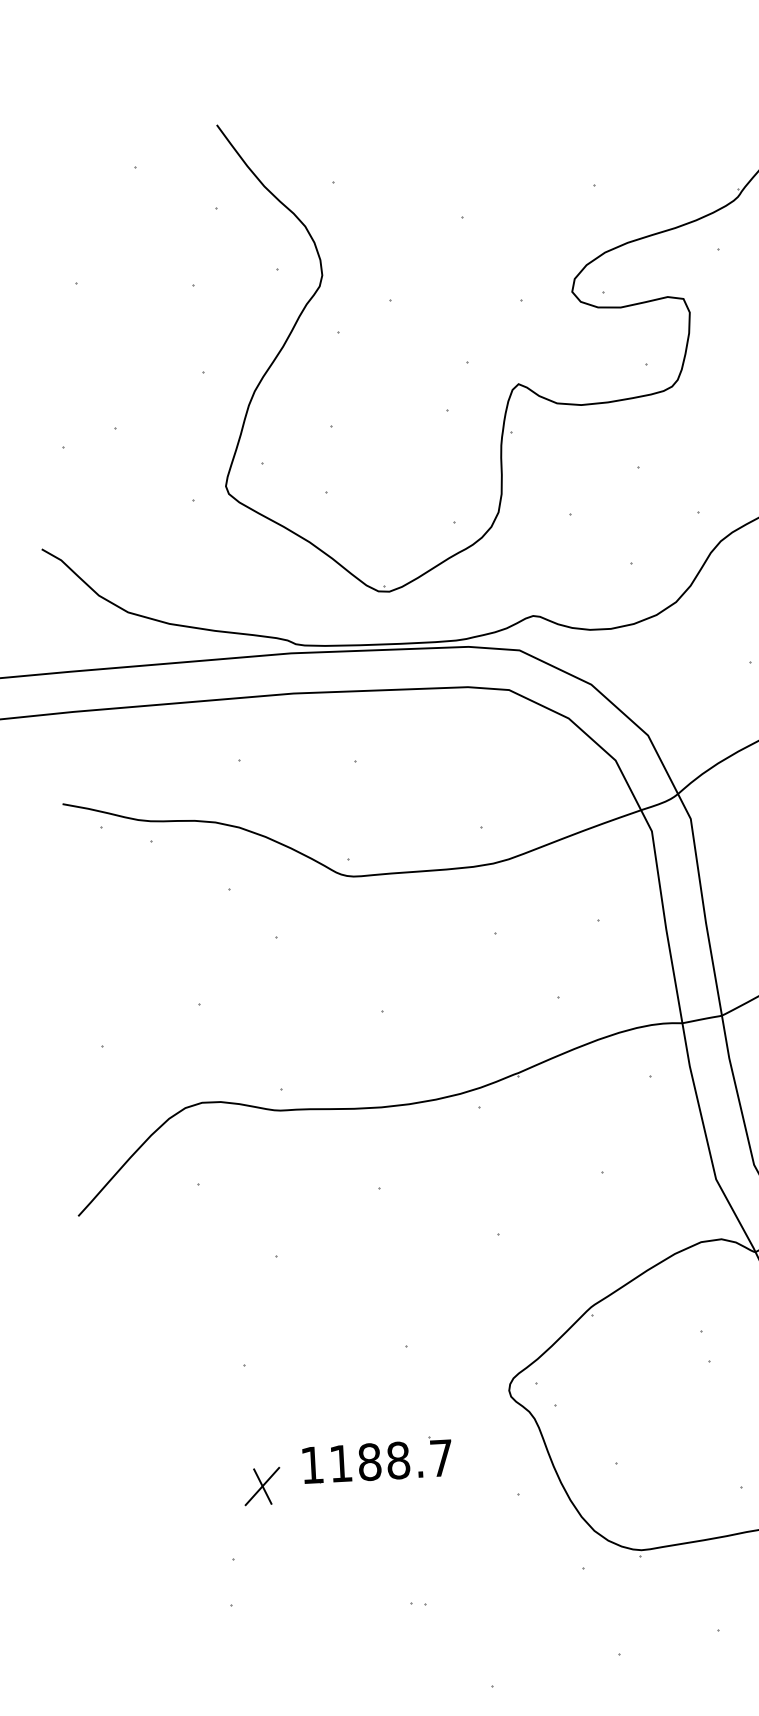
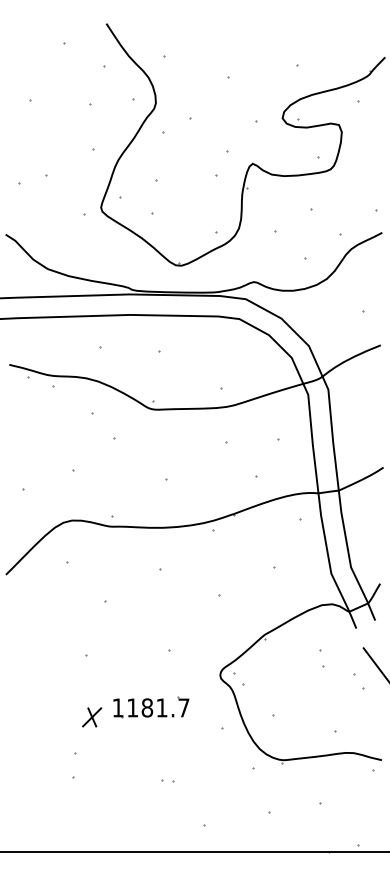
text: (397, 1459) -> (161, 707), 1188.7 -> 1181.7
part: (418, 1604) -> (168, 781), size x1.6

